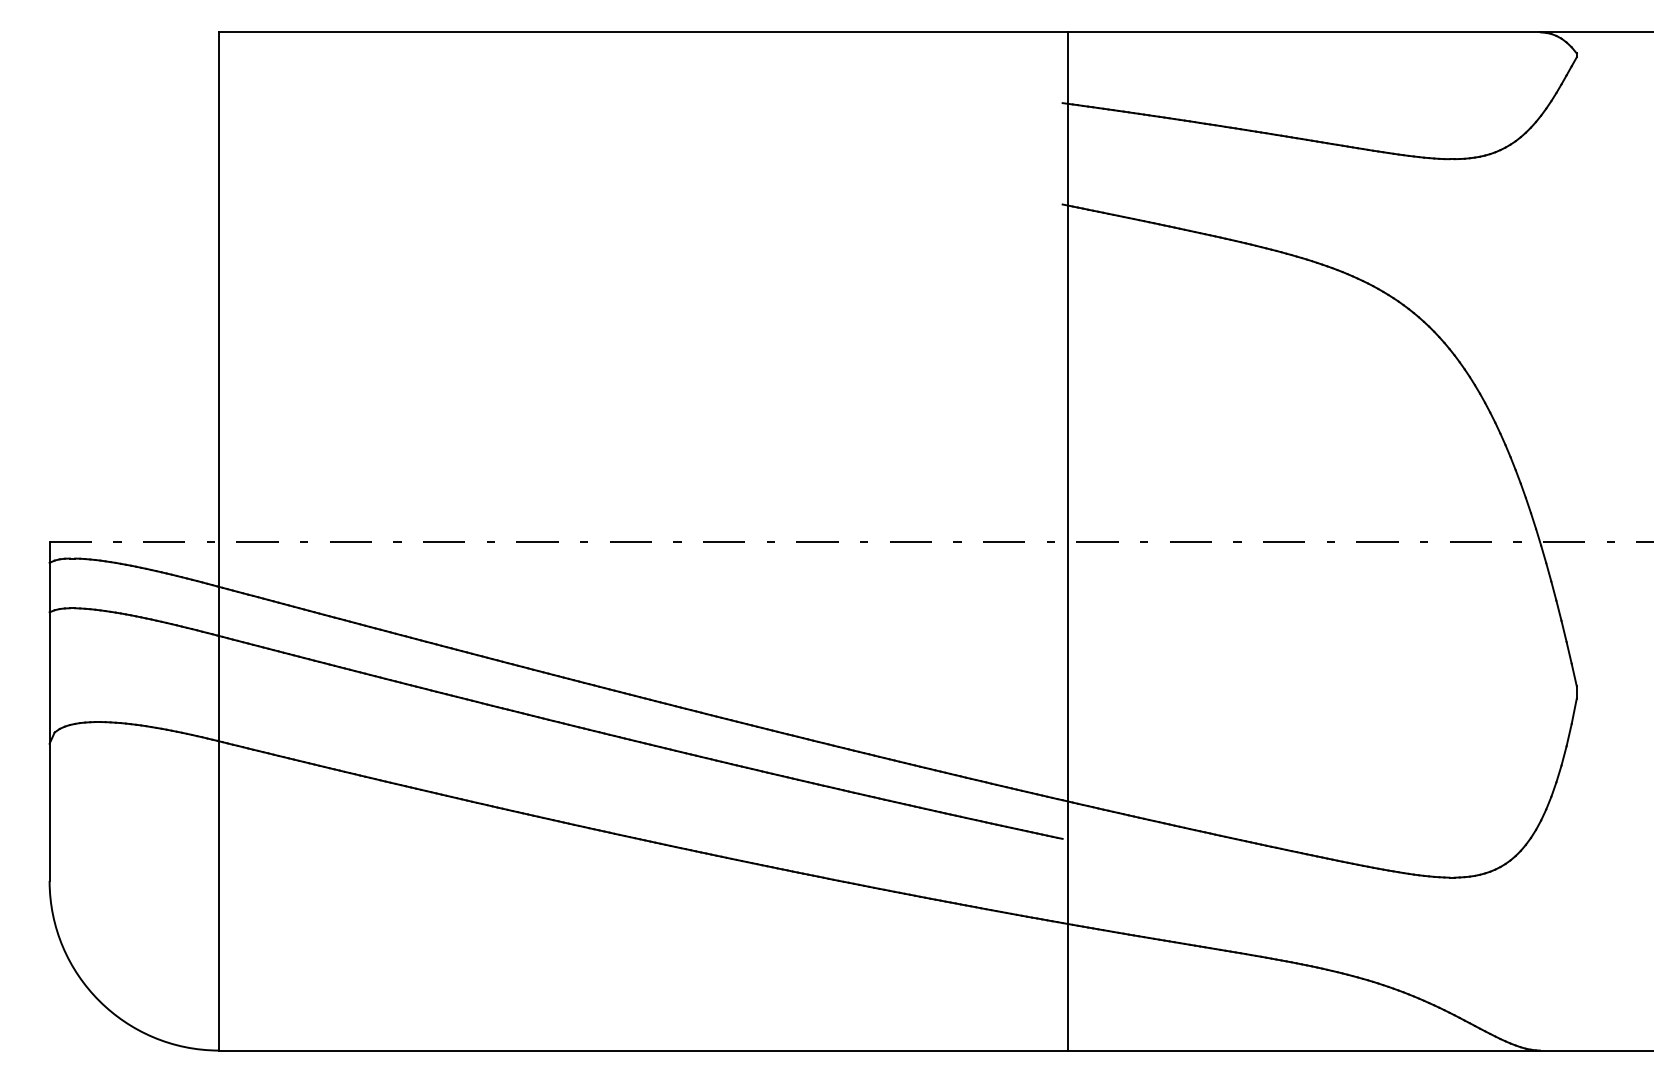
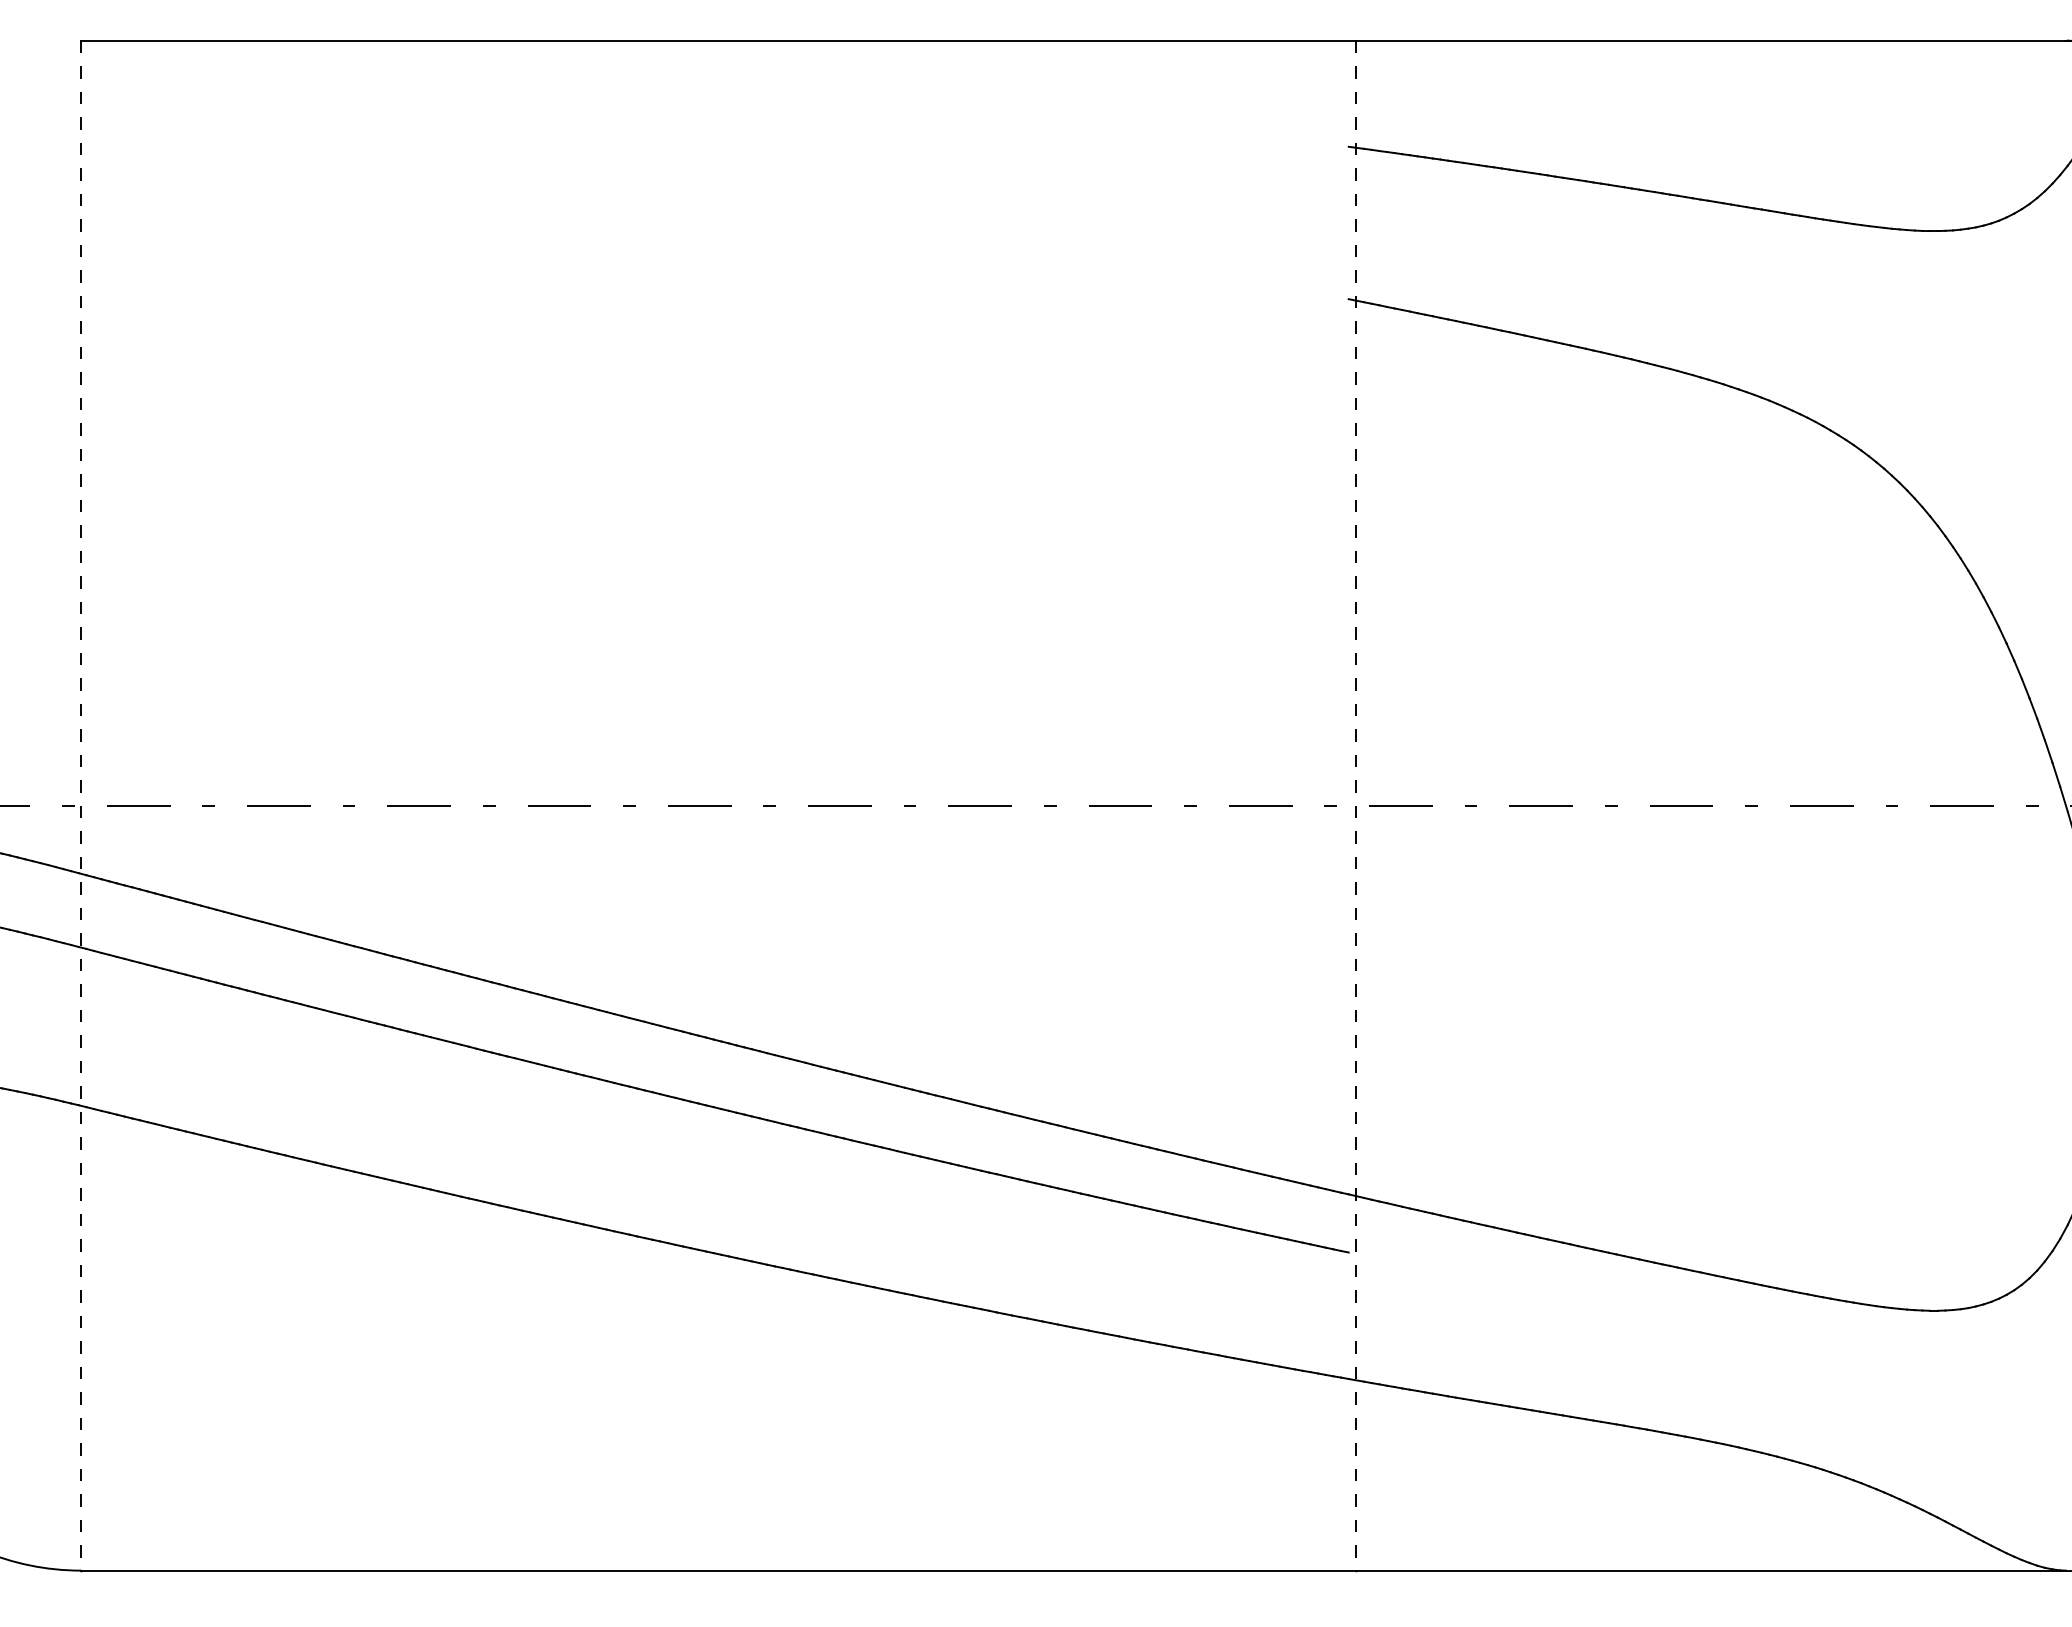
line: (219, 542) -> (81, 807), solid -> dashed
line: (1067, 542) -> (1356, 807), solid -> dashed

